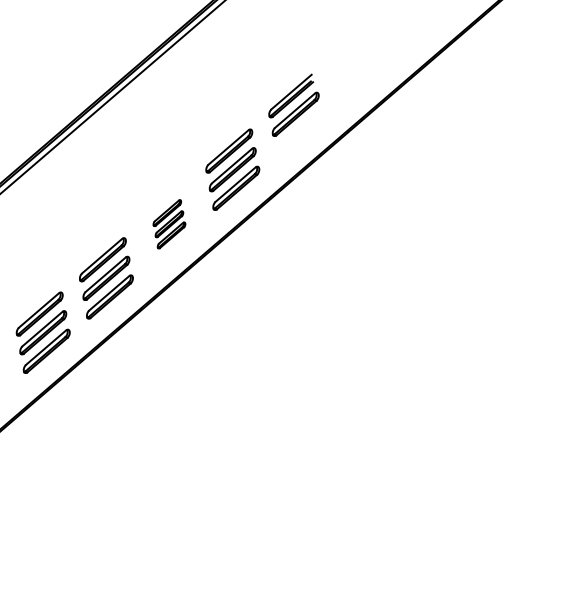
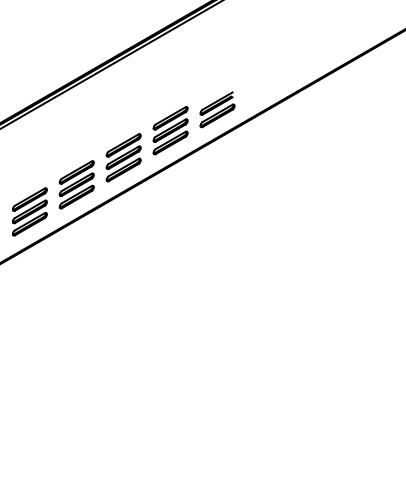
part: (293, 104) -> (217, 109), moved
part: (169, 223) -> (123, 157), size x1.67

